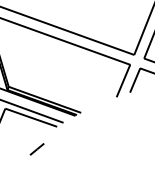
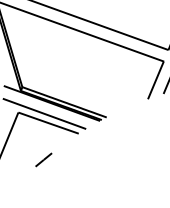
line: (36, 149) -> (43, 160), moved

